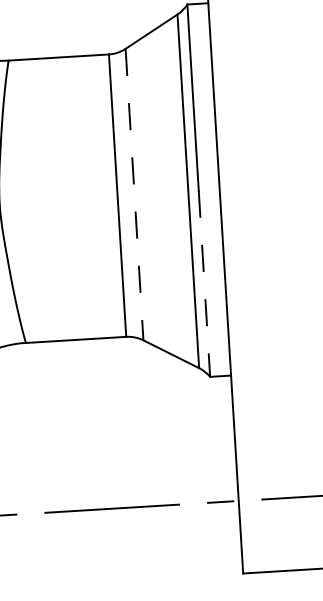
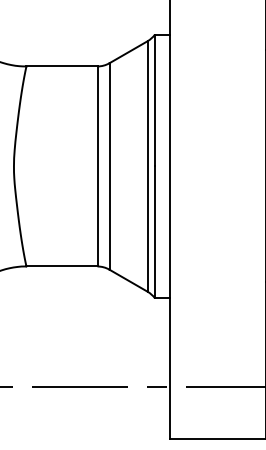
line: (134, 194) -> (109, 166), dashed -> solid
line: (203, 283) -> (154, 232), dashed -> solid

